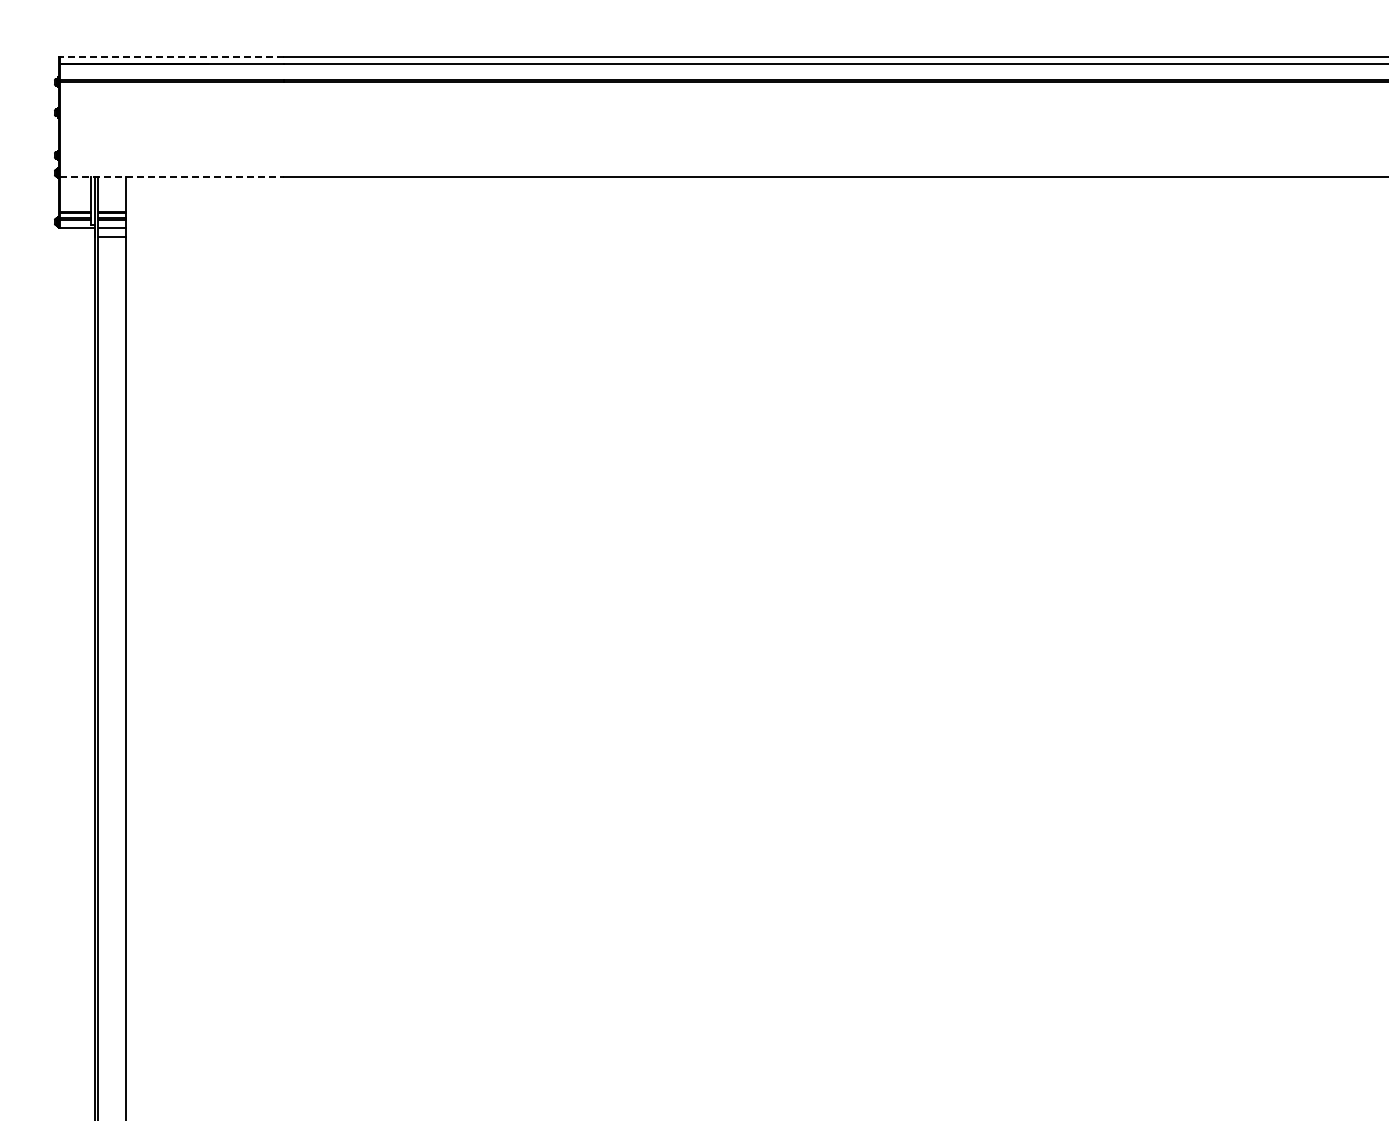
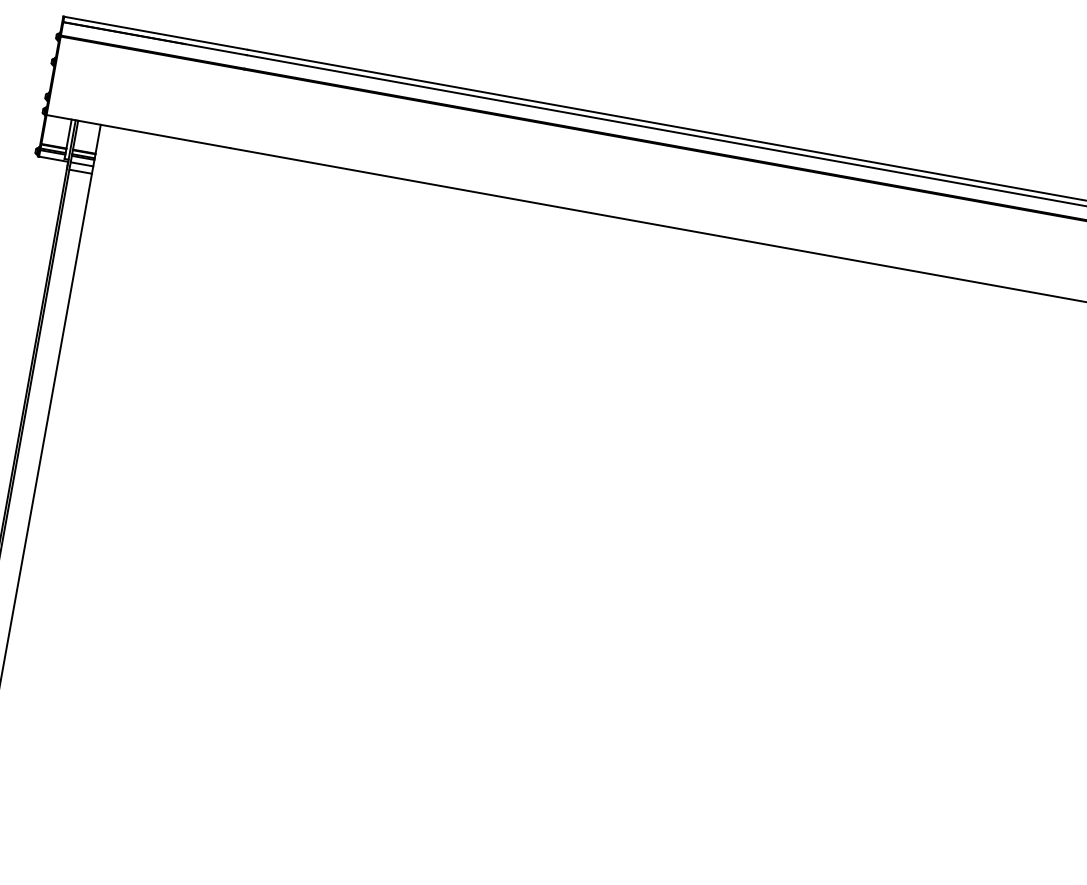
line: (171, 57) -> (155, 33), dashed -> solid
line: (171, 177) -> (138, 131), dashed -> solid

